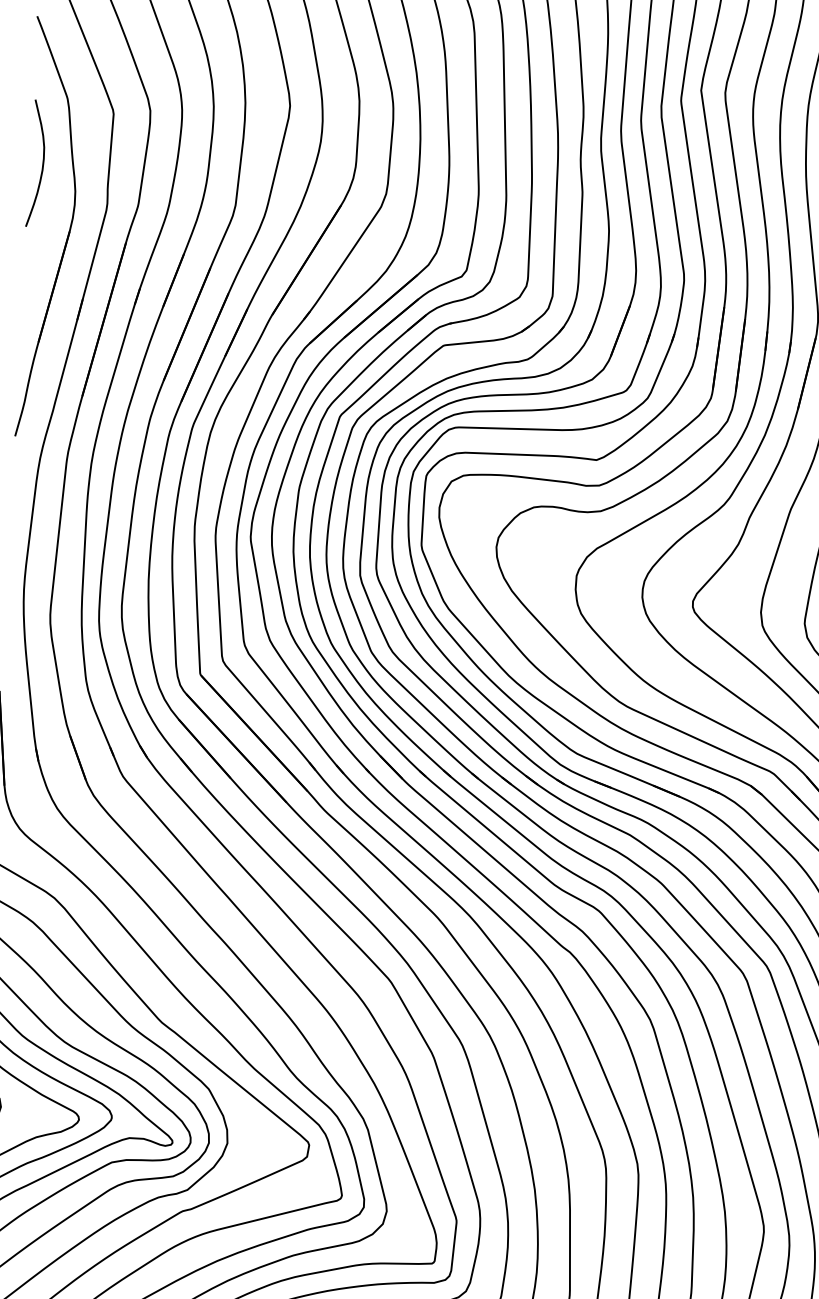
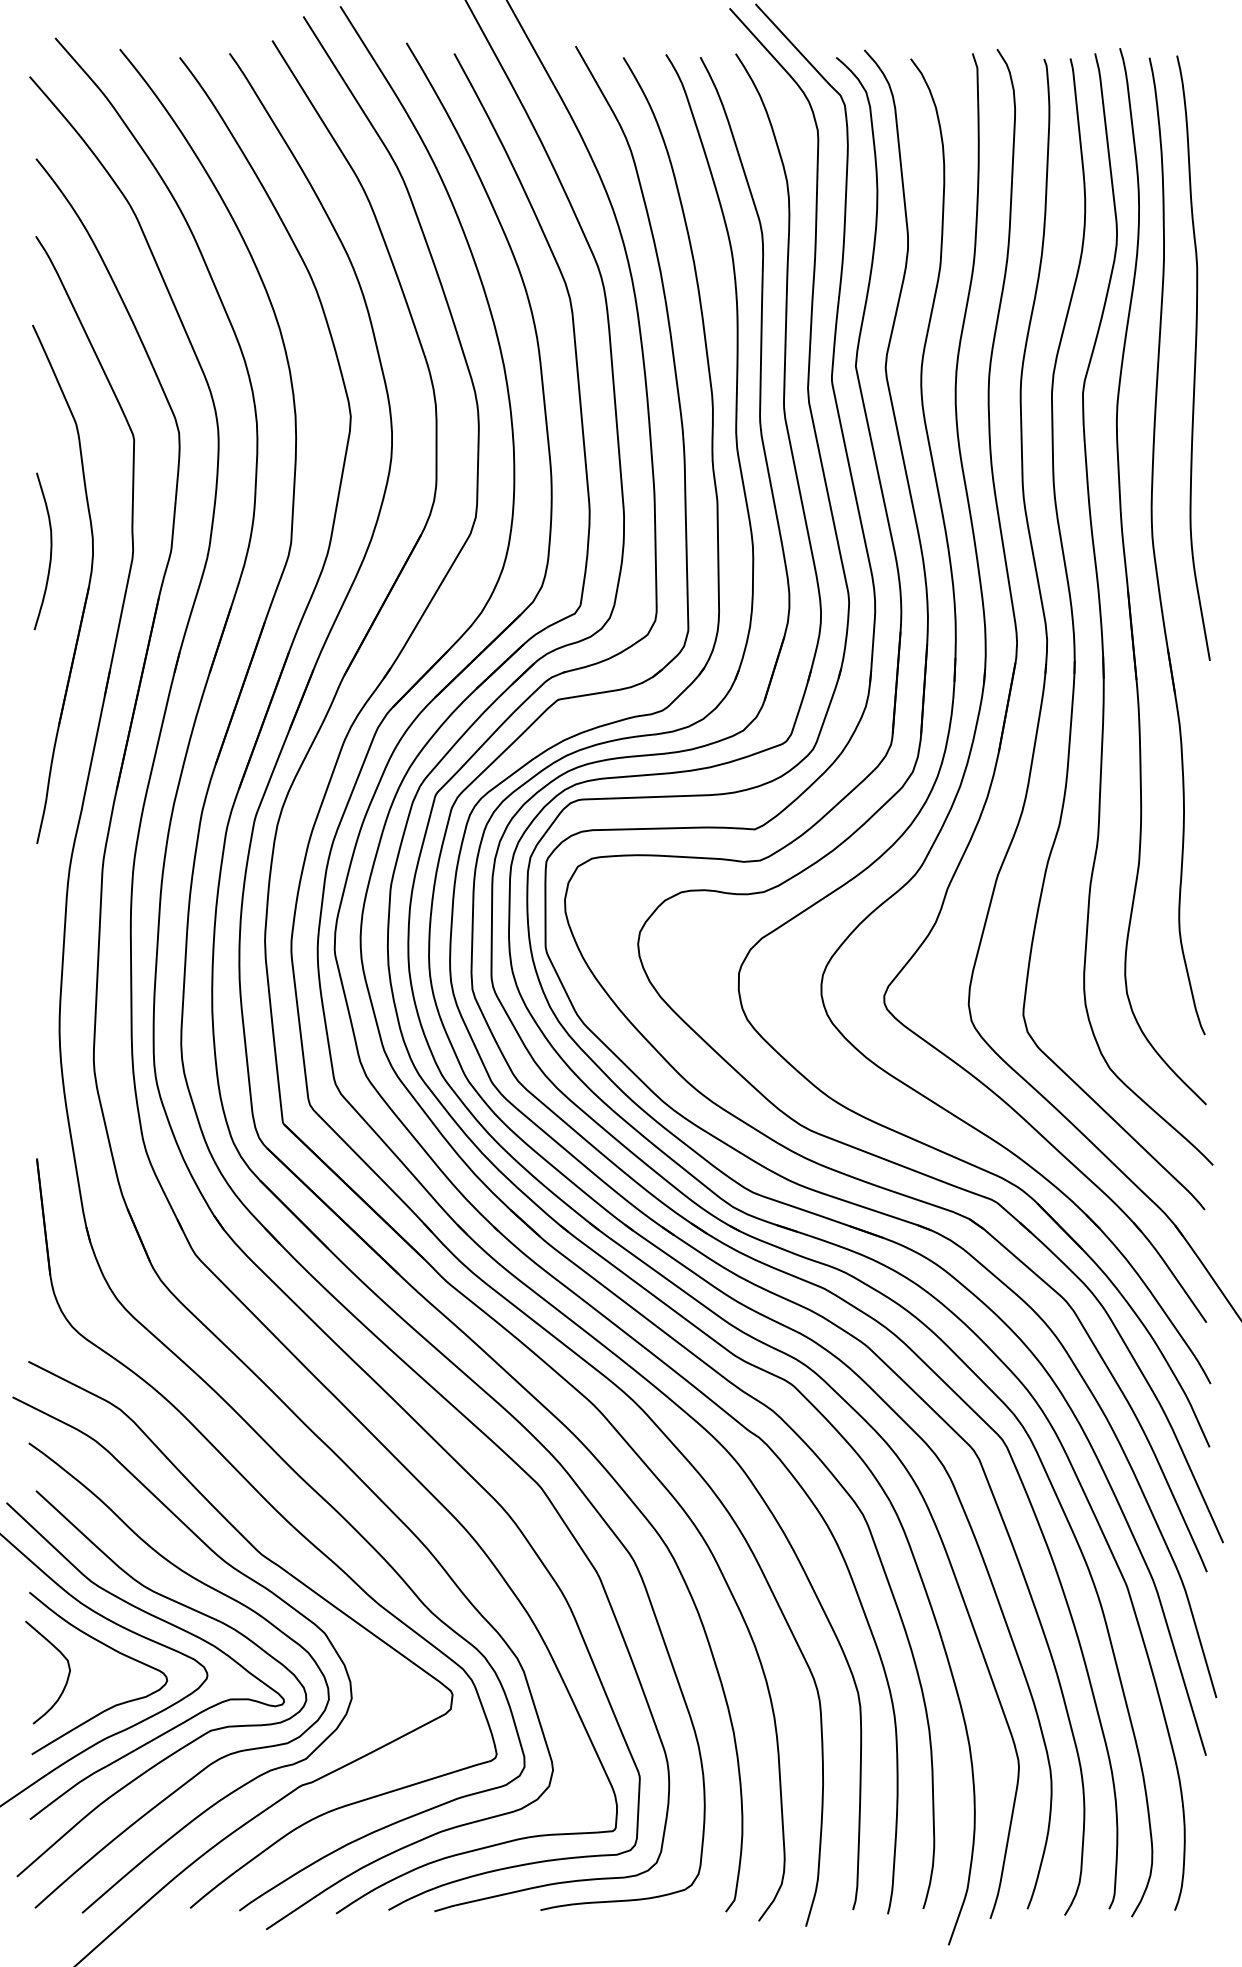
curve: (42, 163) -> (50, 551), moved

